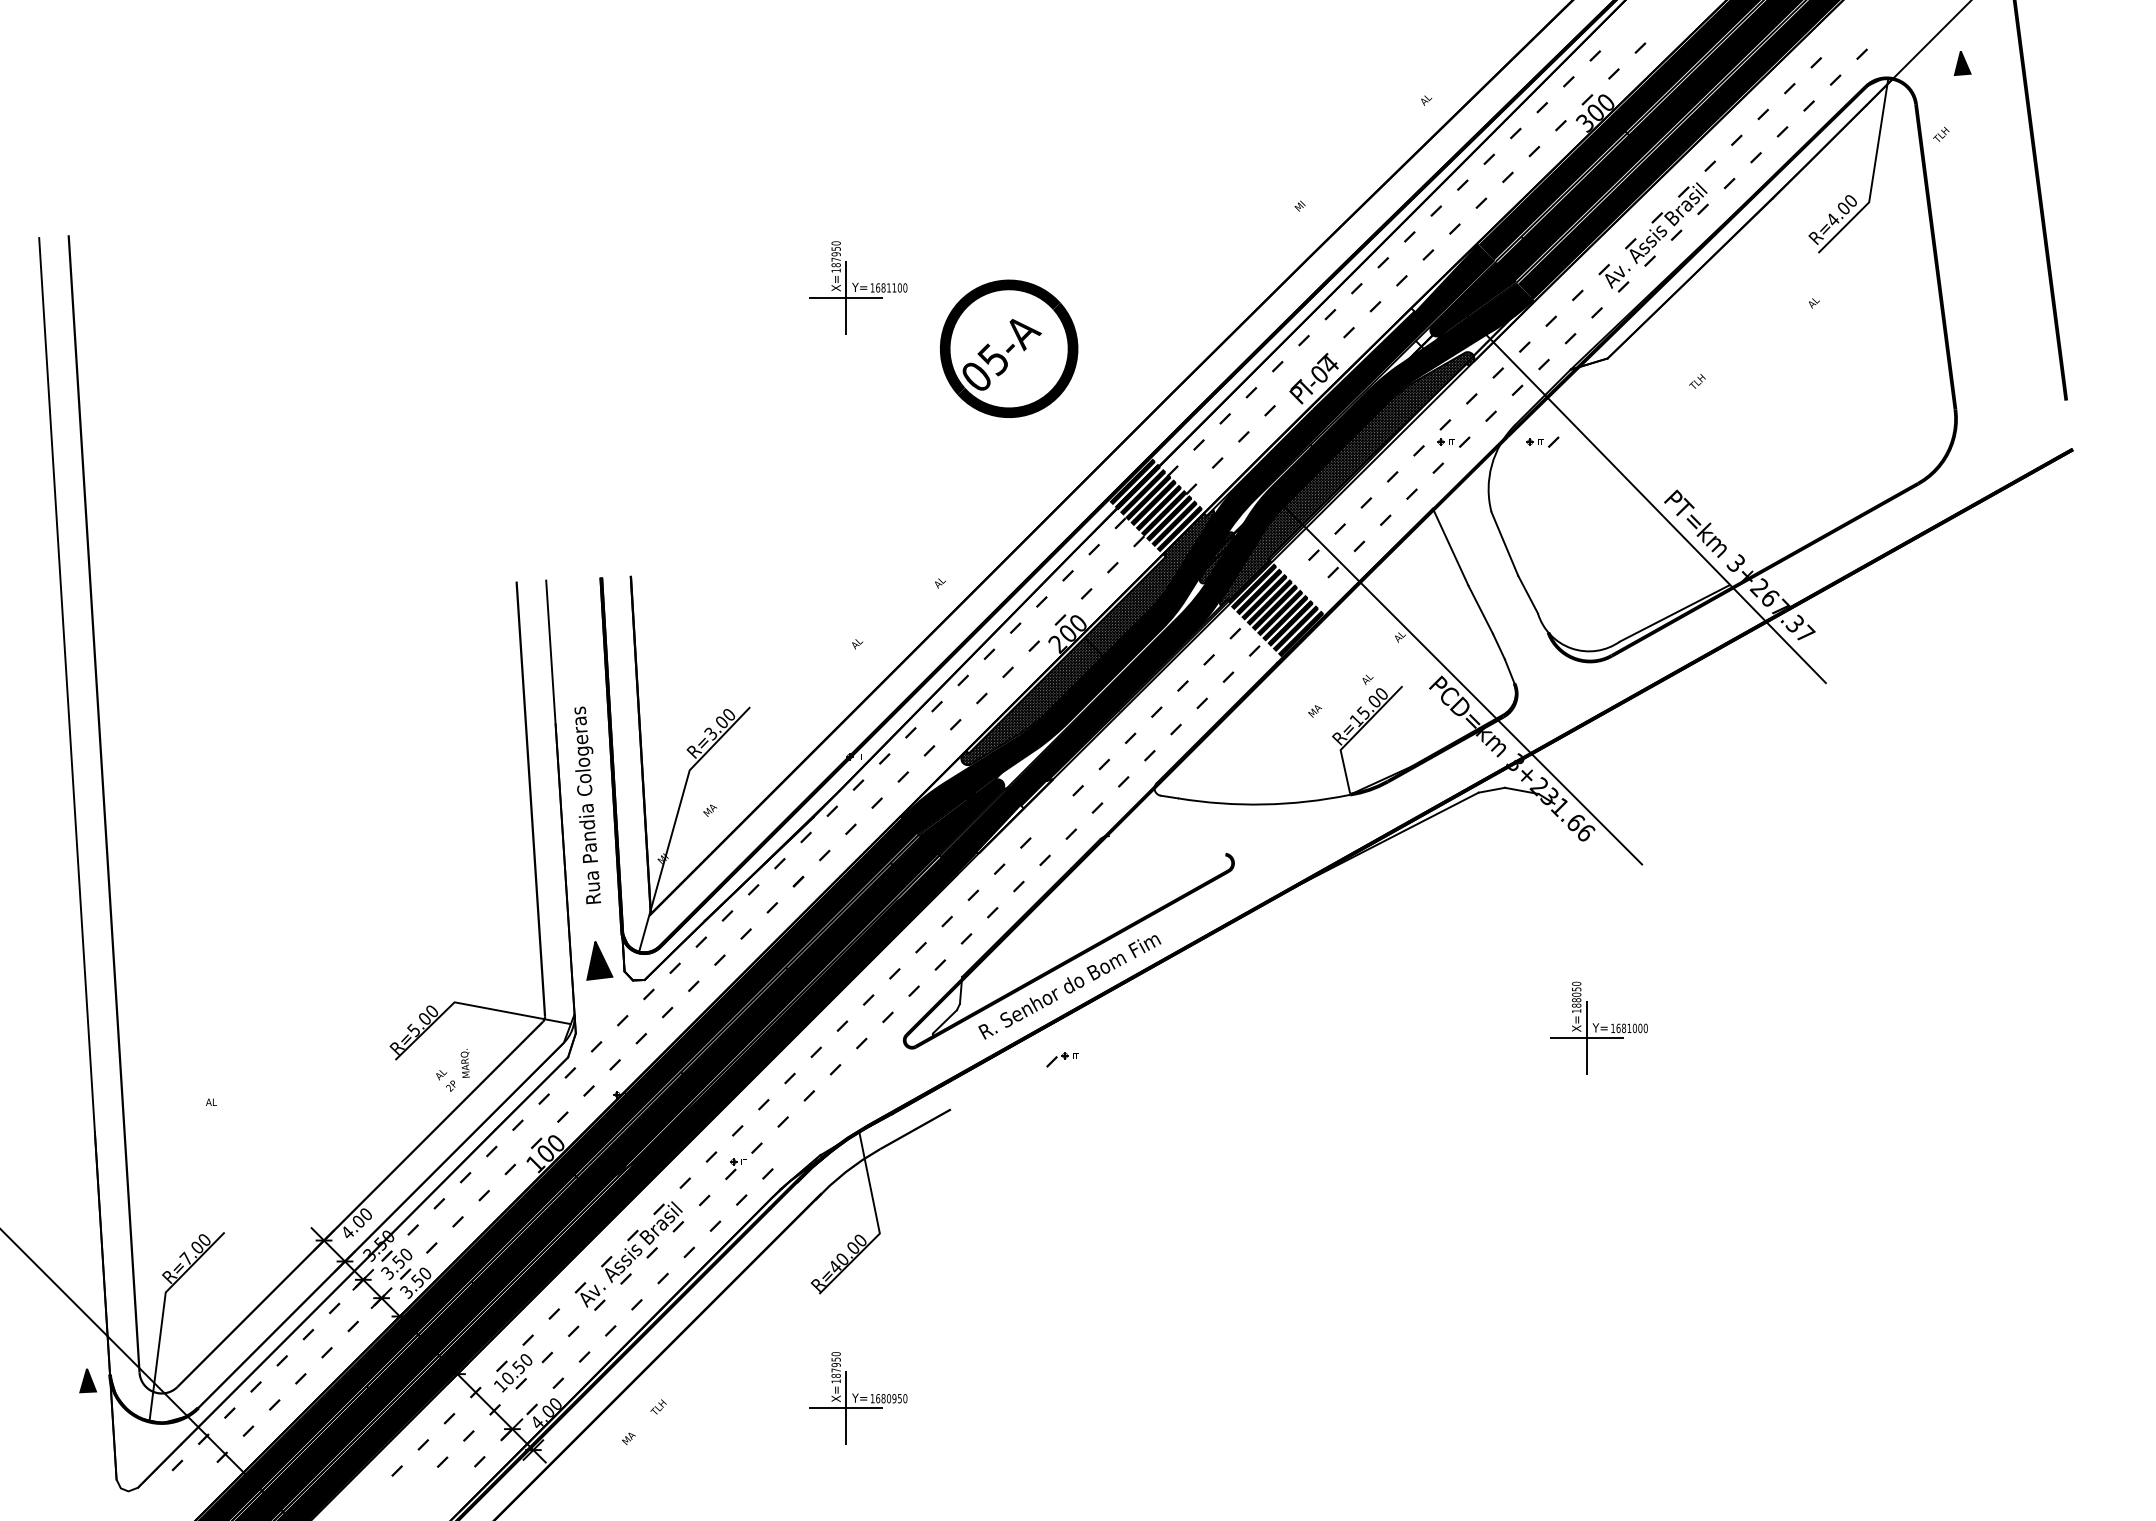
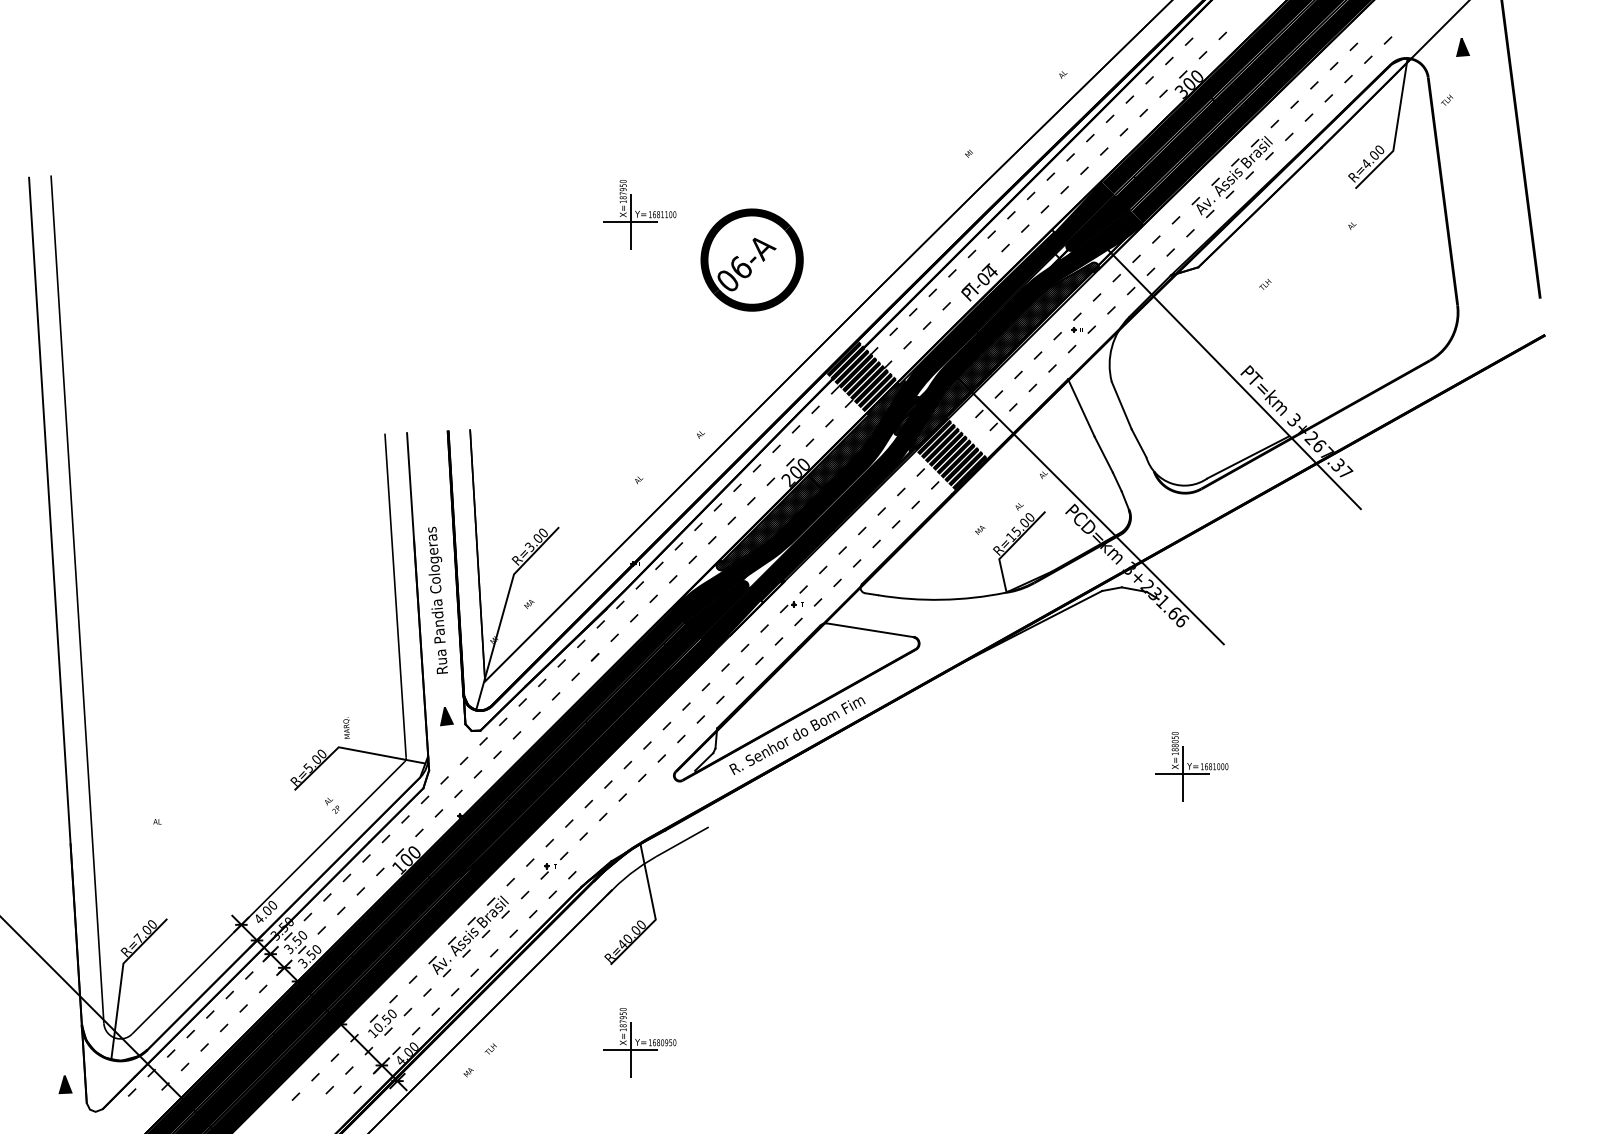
text: (992, 359) -> (739, 268), 05-A -> 06-A
part: (1542, 441) -> (1149, 329), removed
line: (1167, 845) -> (870, 630), added
part: (599, 960) -> (446, 716), size x0.62
part: (1062, 1059) -> (791, 607), moved
text: (464, 1063) -> (346, 728), moved
part: (88, 1380) -> (65, 1084), moved

